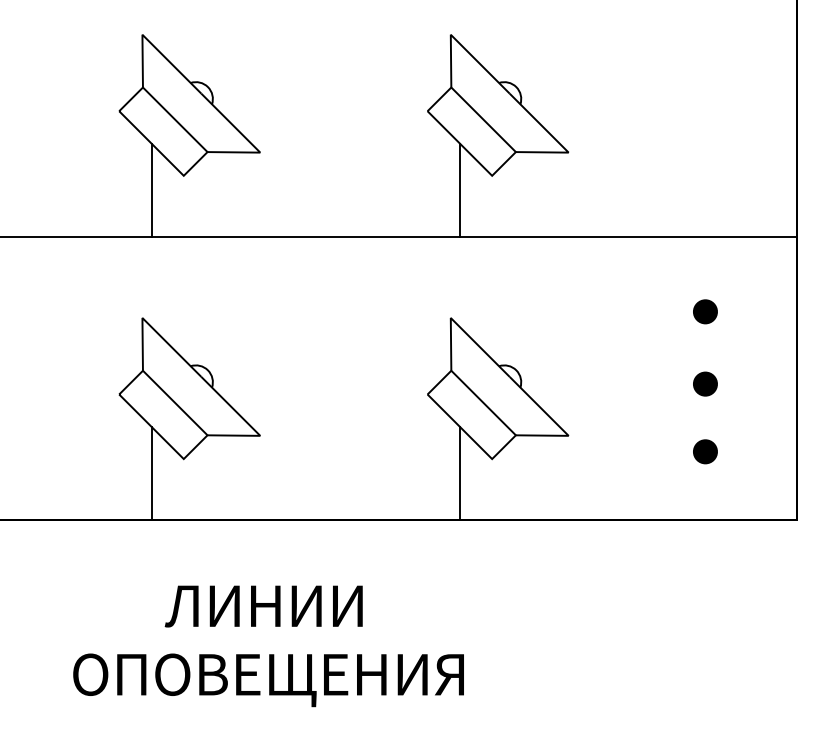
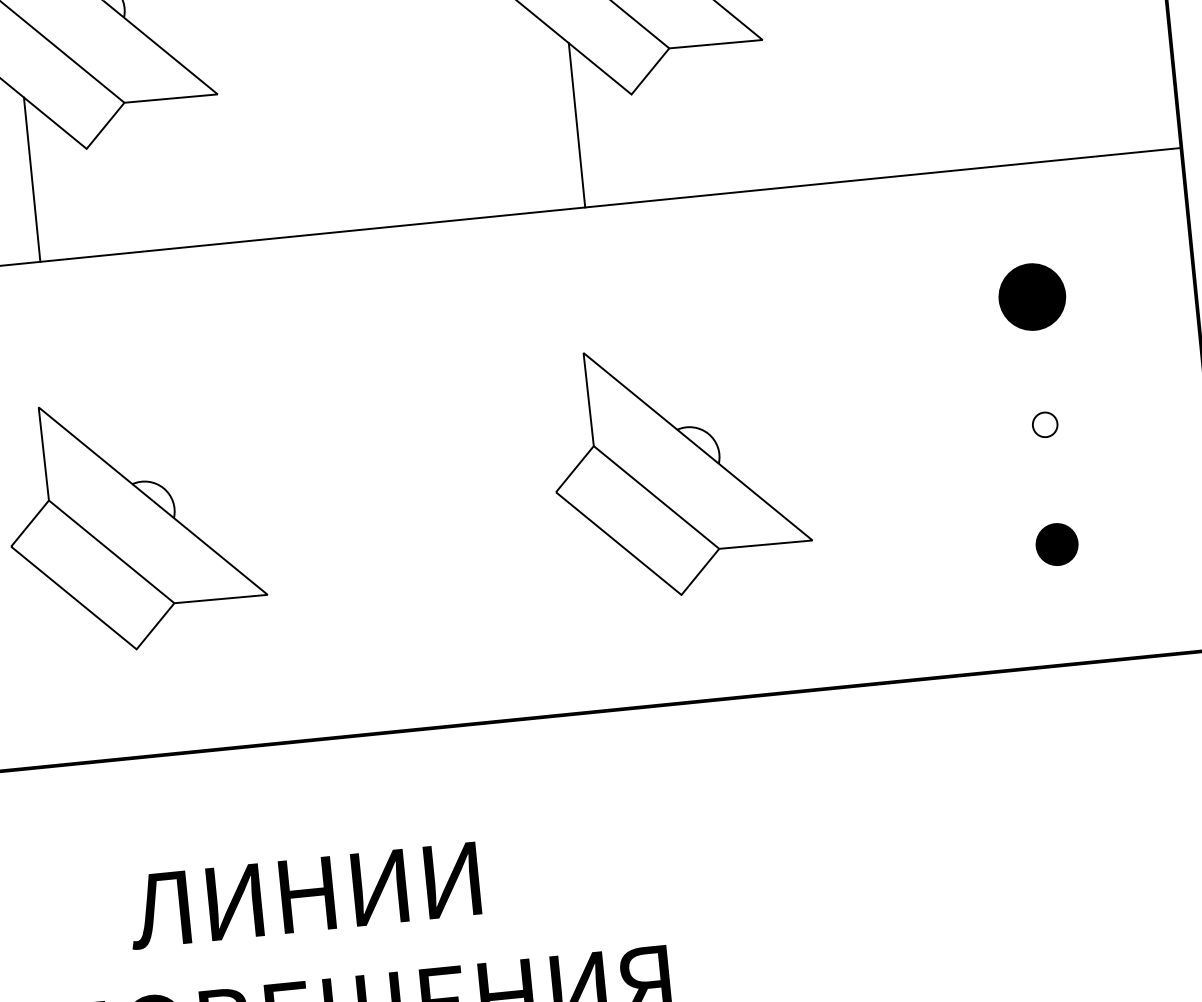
part: (705, 311) -> (1032, 296), size x1.6
part: (705, 383) -> (1045, 423), size x0.6
line: (151, 472) -> (81, 678), removed
line: (459, 472) -> (626, 624), removed

